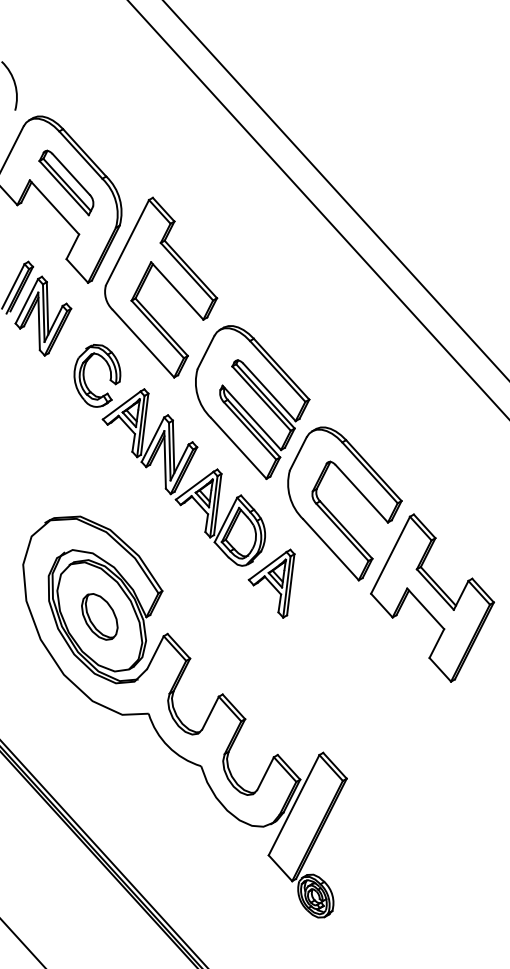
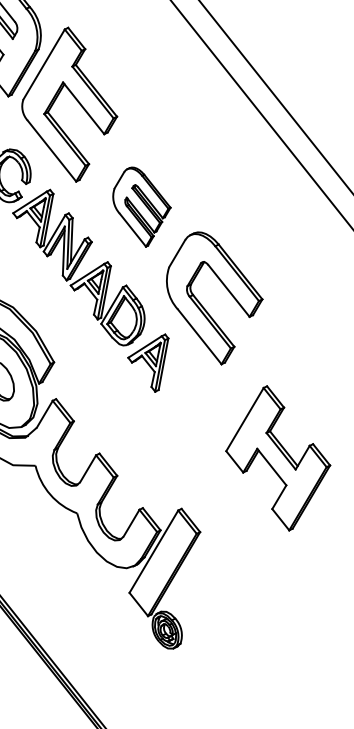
part: (252, 402) -> (141, 207), size x0.6
part: (432, 597) -> (278, 457), moved

